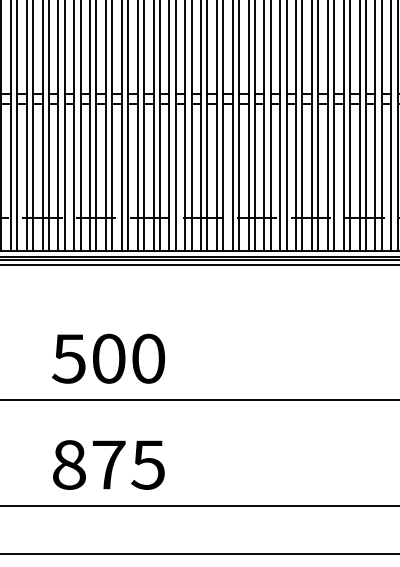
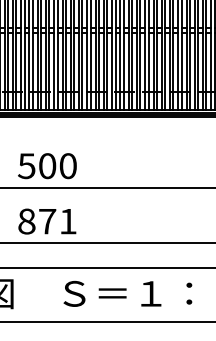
text: (147, 464) -> (67, 221), 875 -> 871

